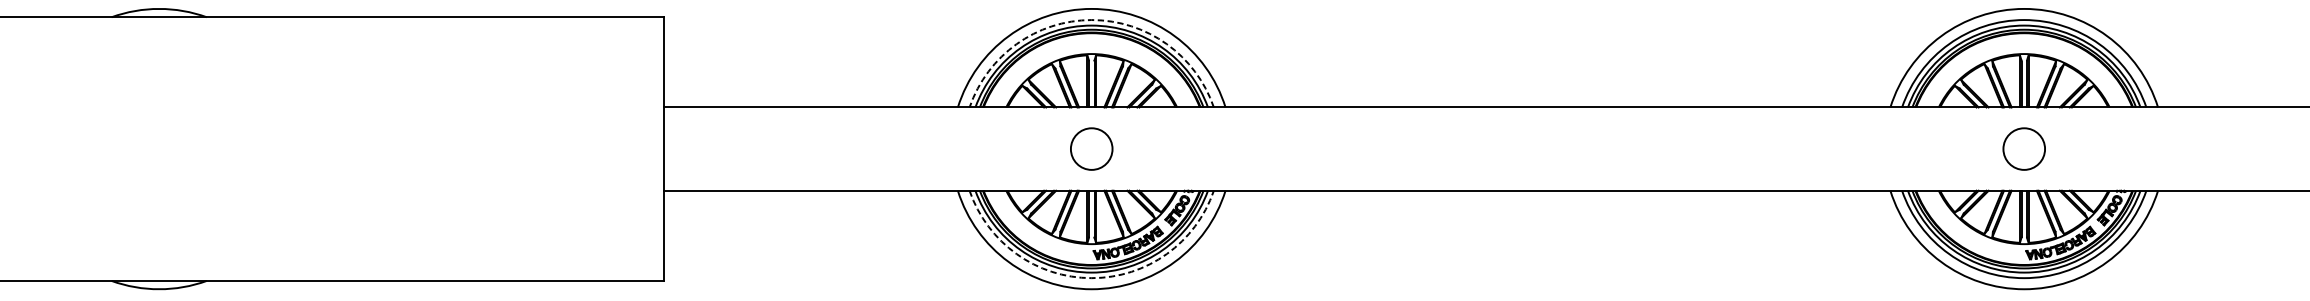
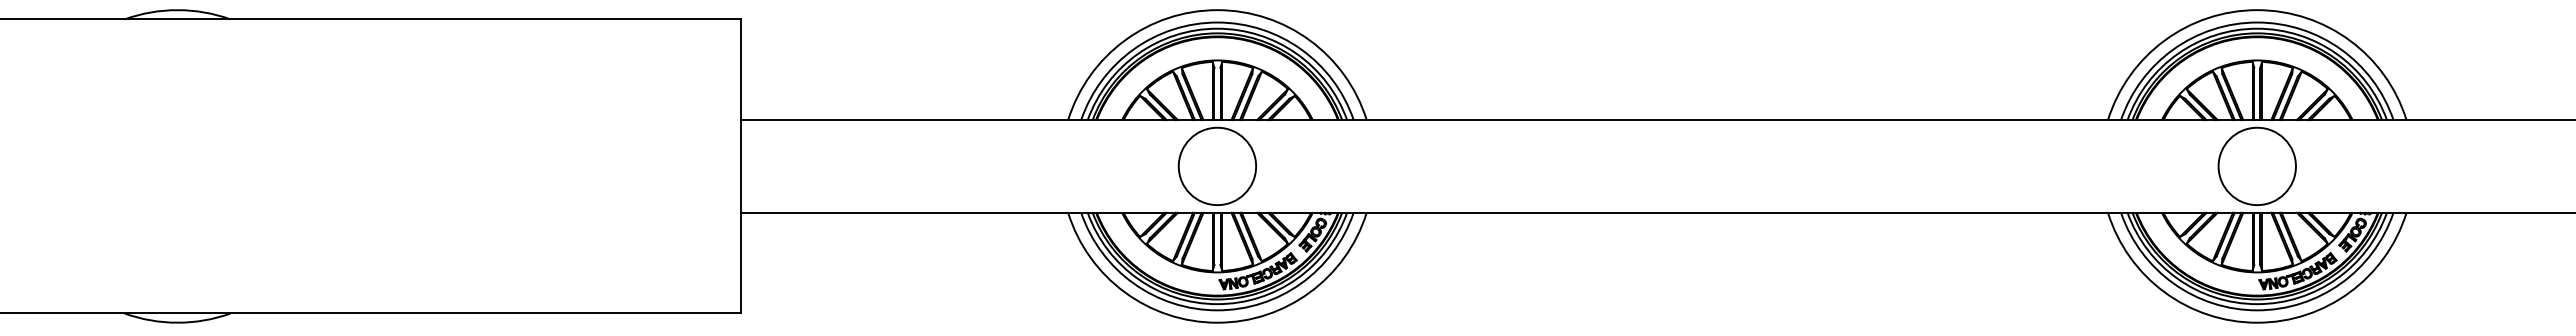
arc: (1091, 20) -> (1217, 22), dashed -> solid
circle: (1091, 149) -> (1217, 166), size x1.67
circle: (2023, 149) -> (2256, 166), size x1.67
arc: (1091, 278) -> (1217, 310), dashed -> solid

